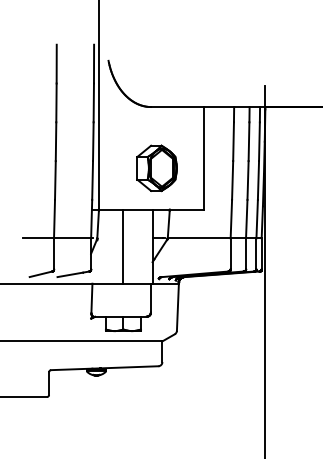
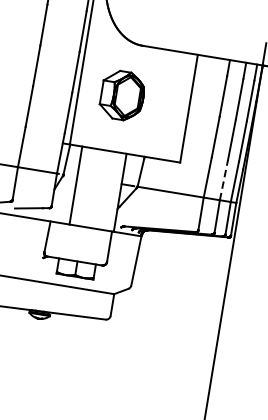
part: (156, 168) -> (121, 95), moved
line: (246, 218) -> (223, 179), solid -> dashed
line: (123, 246) -> (75, 185), moved

